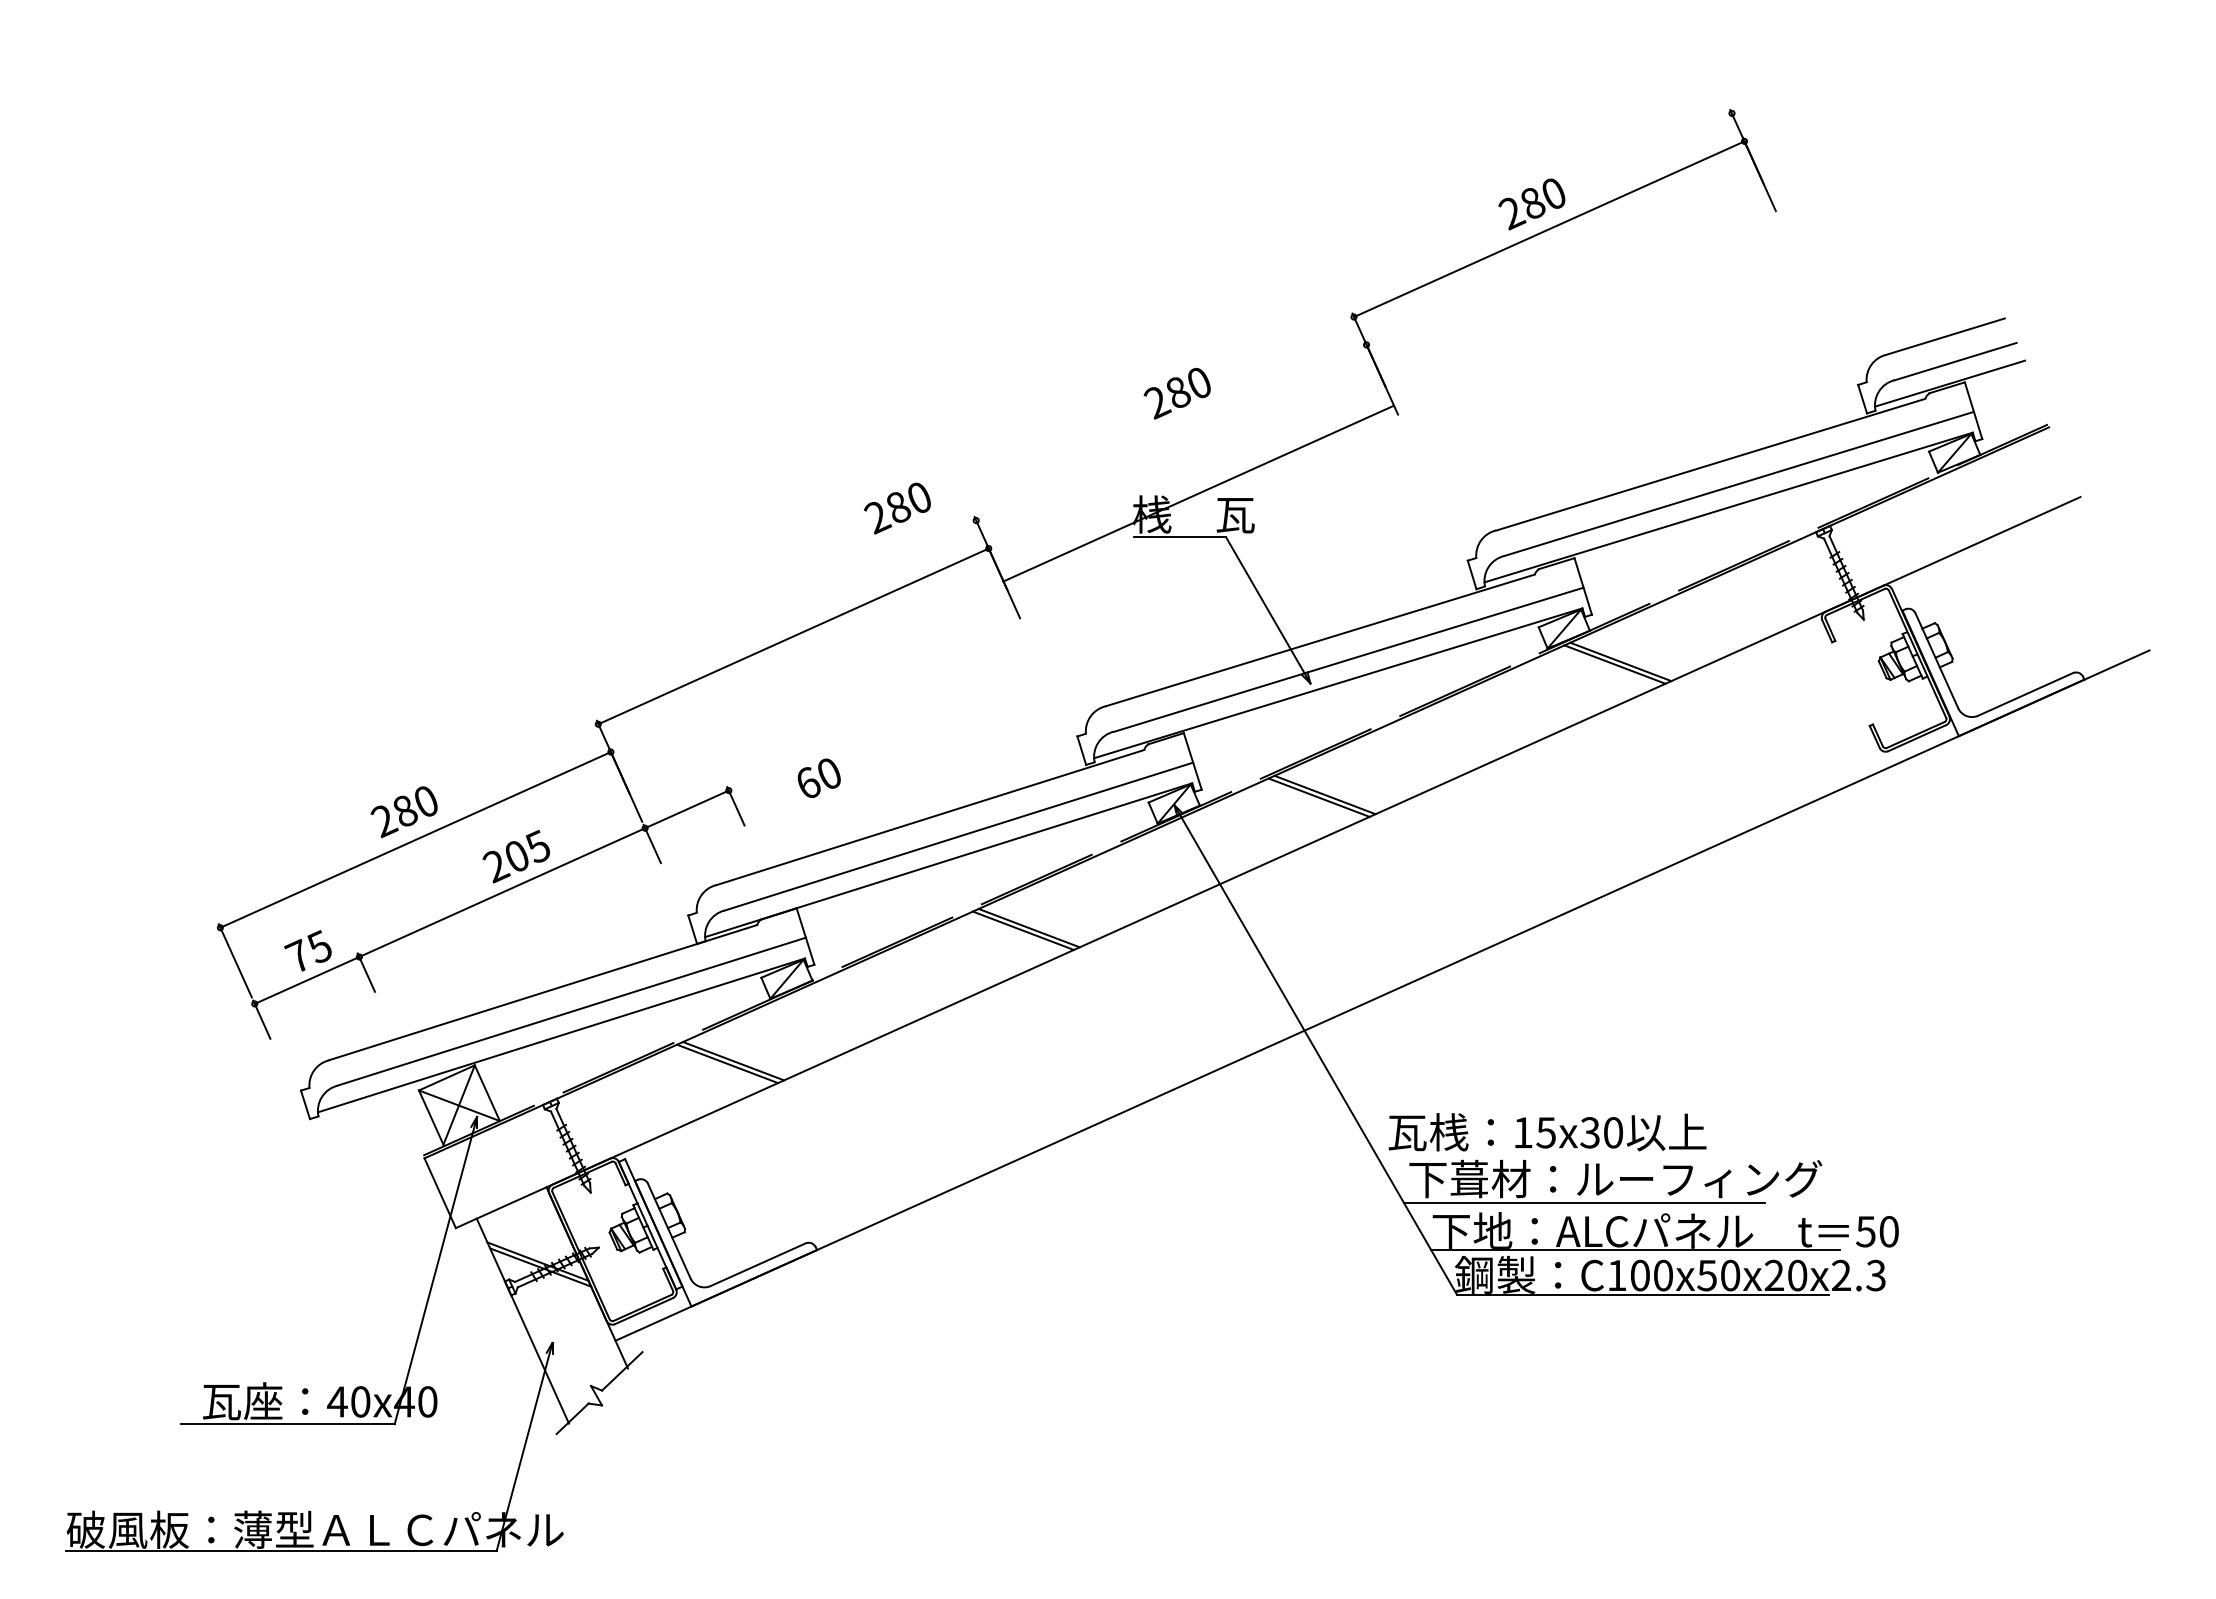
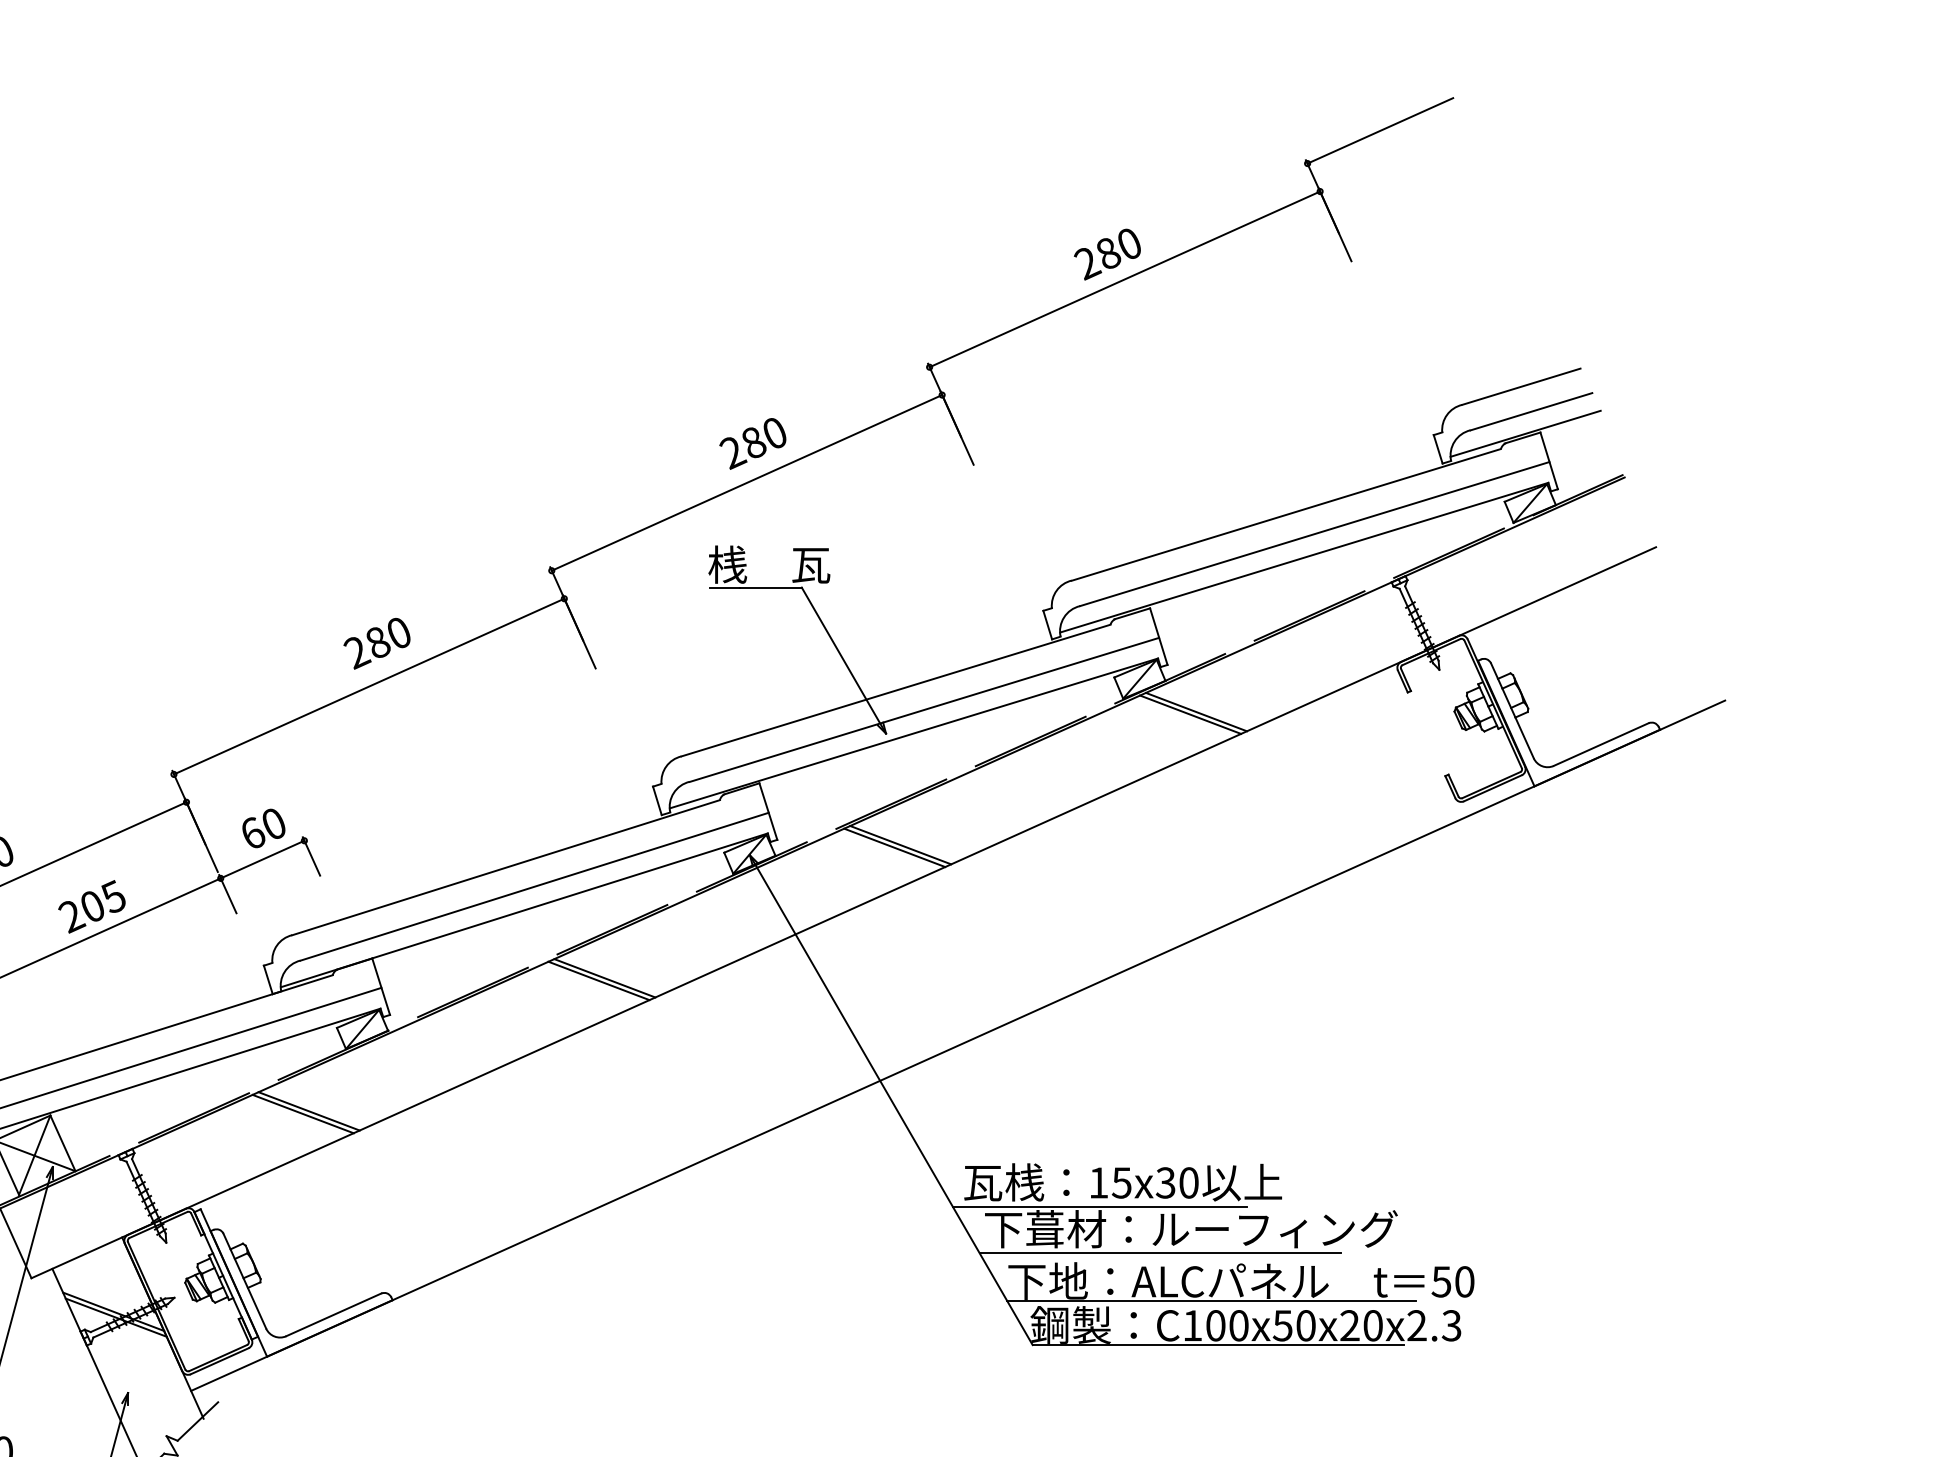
line: (1804, 80) -> (1380, 130), added
line: (1198, 493) -> (747, 482), moved
text: (896, 508) -> (376, 643), moved
text: (818, 777) -> (263, 827), moved
line: (1524, 1157) -> (1100, 1207), added

